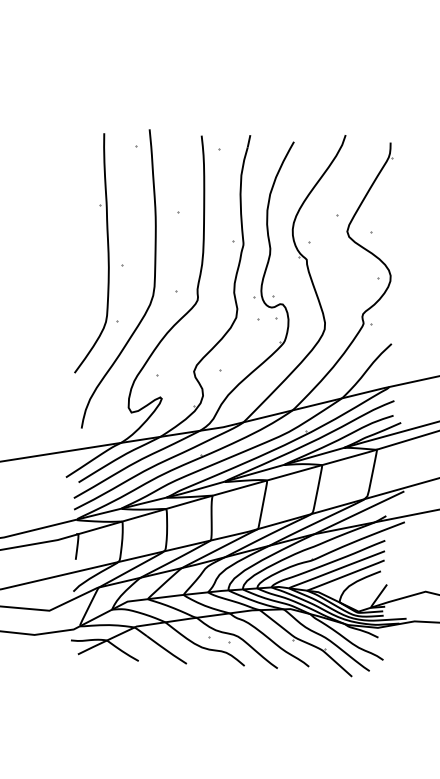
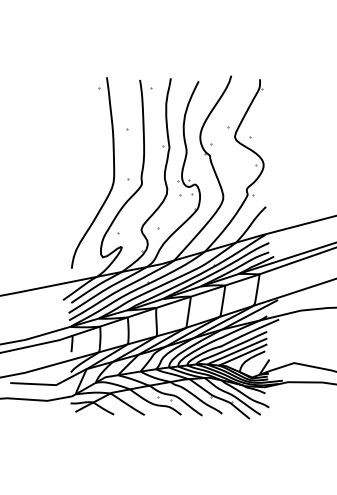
part: (101, 253) -> (79, 157), removed

